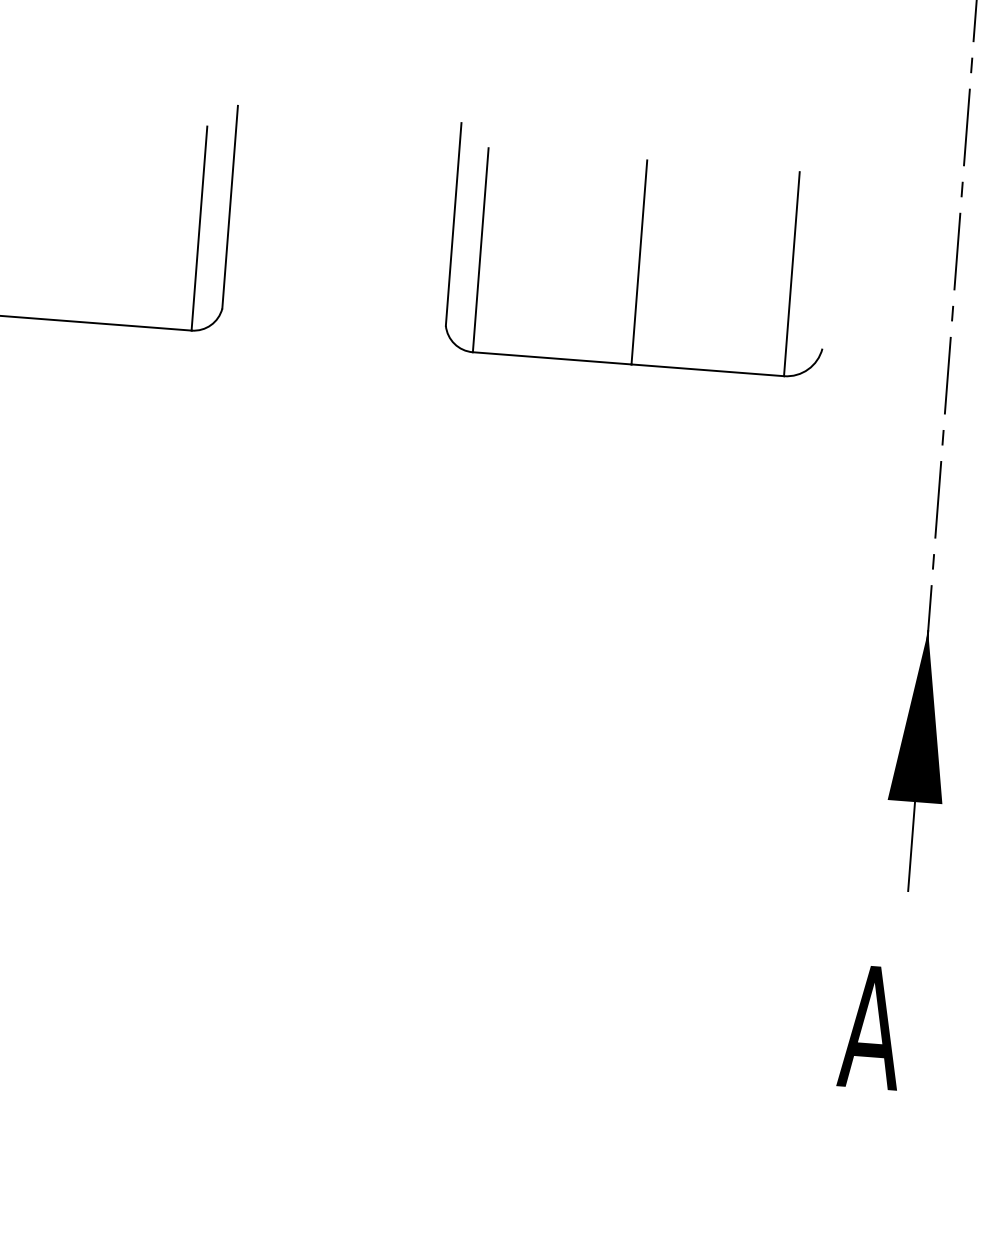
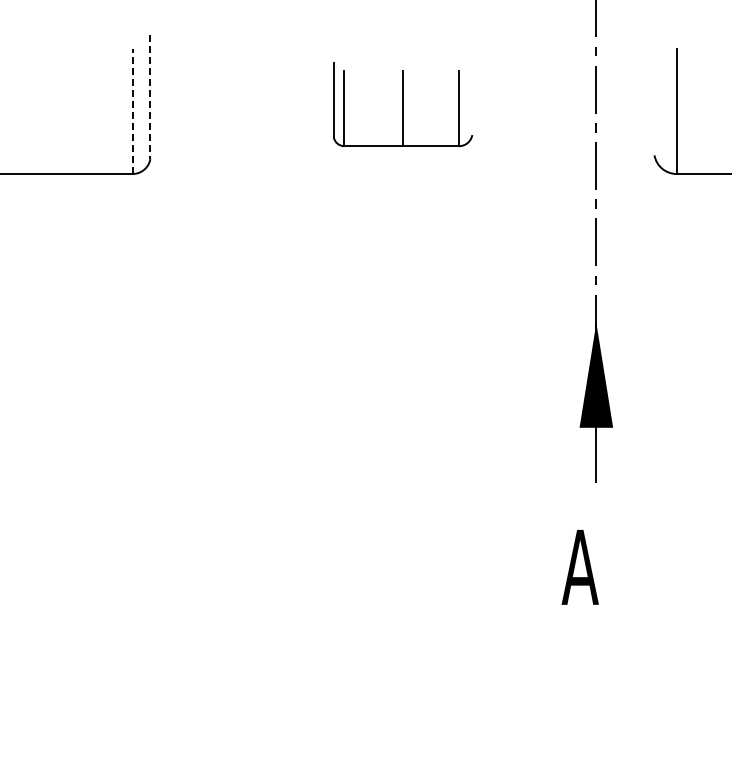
line: (230, 208) -> (150, 97), solid -> dashed
line: (199, 228) -> (132, 111), solid -> dashed
part: (639, 251) -> (402, 104), size x0.6

